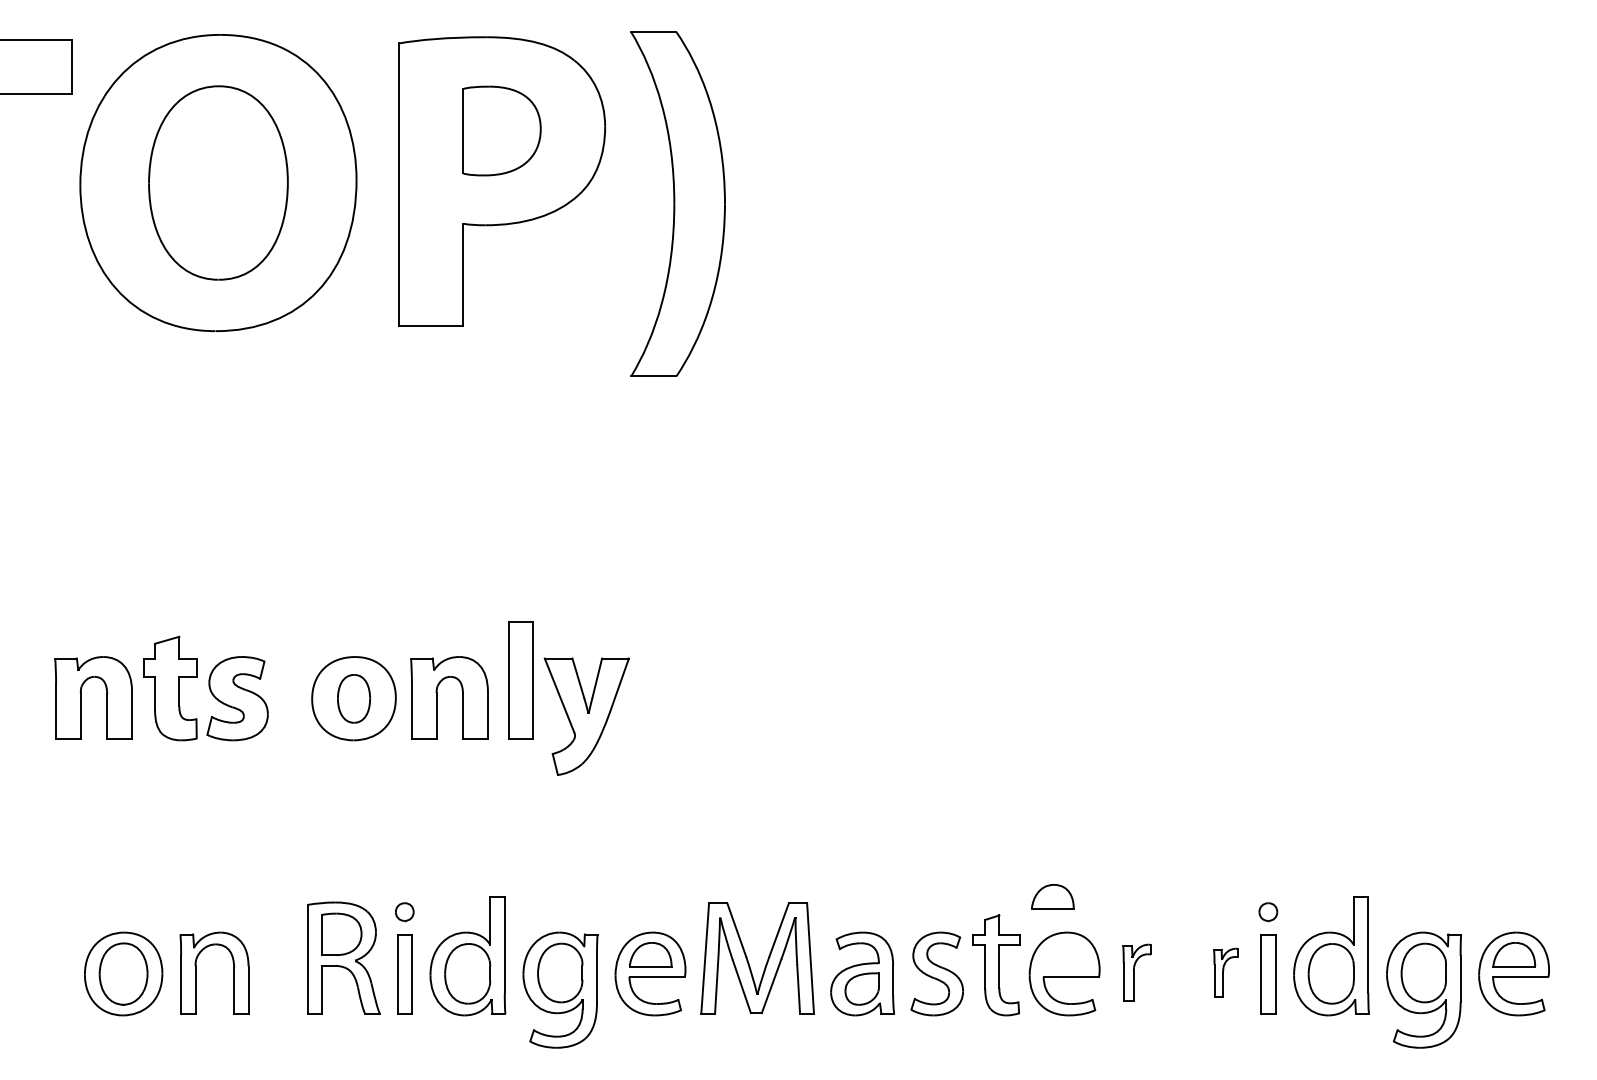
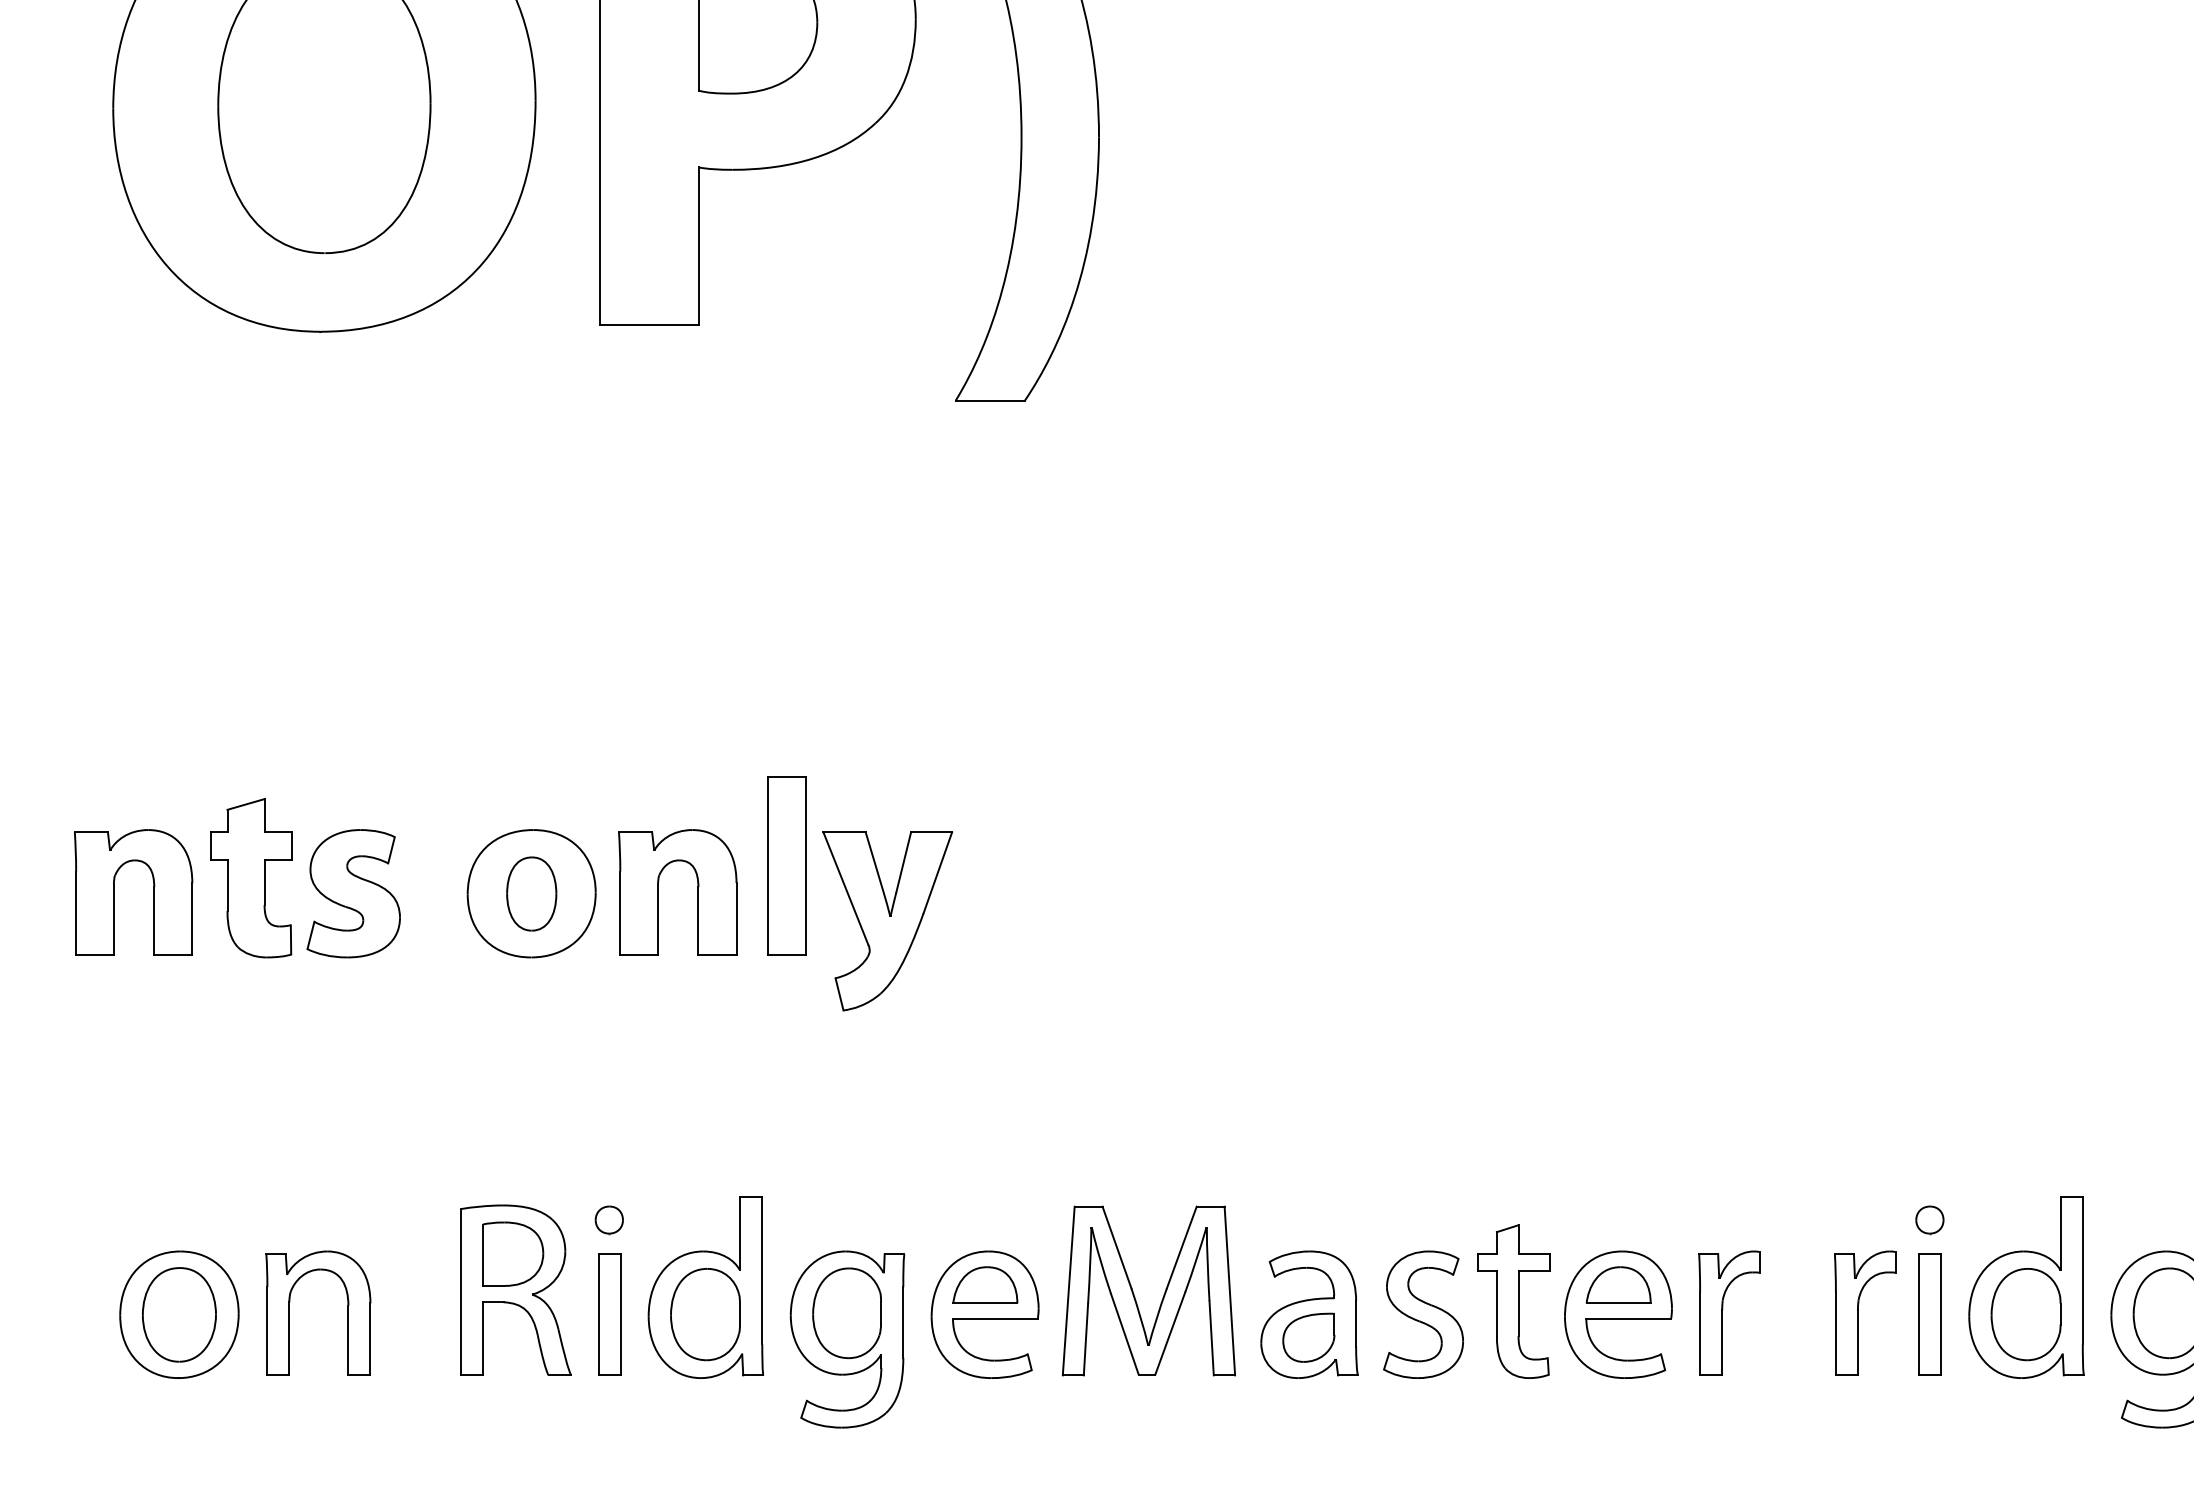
part: (1052, 896) -> (1618, 1284), moved
part: (1136, 972) -> (1728, 1312), size x1.43
part: (1225, 972) -> (1864, 1312), size x1.67

